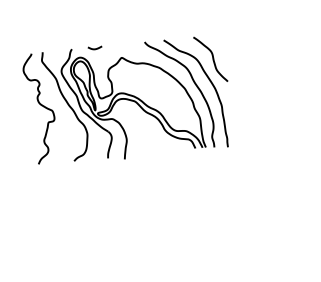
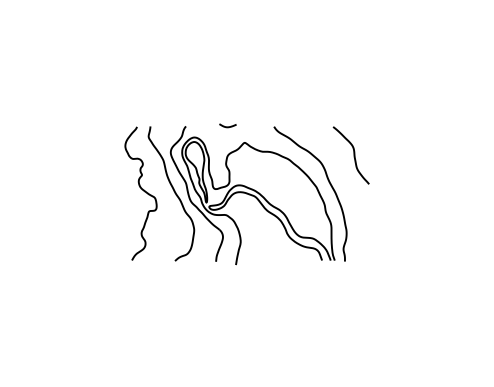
curve: (94, 48) -> (227, 126), moved
curve: (210, 83) -> (348, 184), removed

